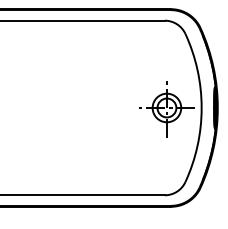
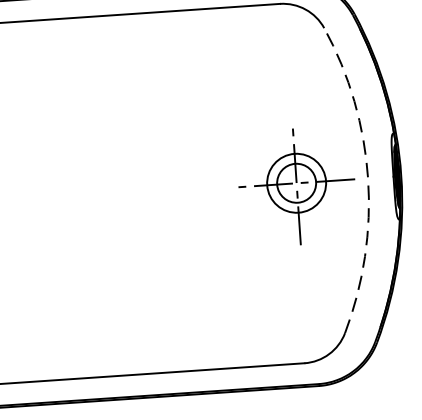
arc: (201, 107) -> (367, 177), solid -> dashed

